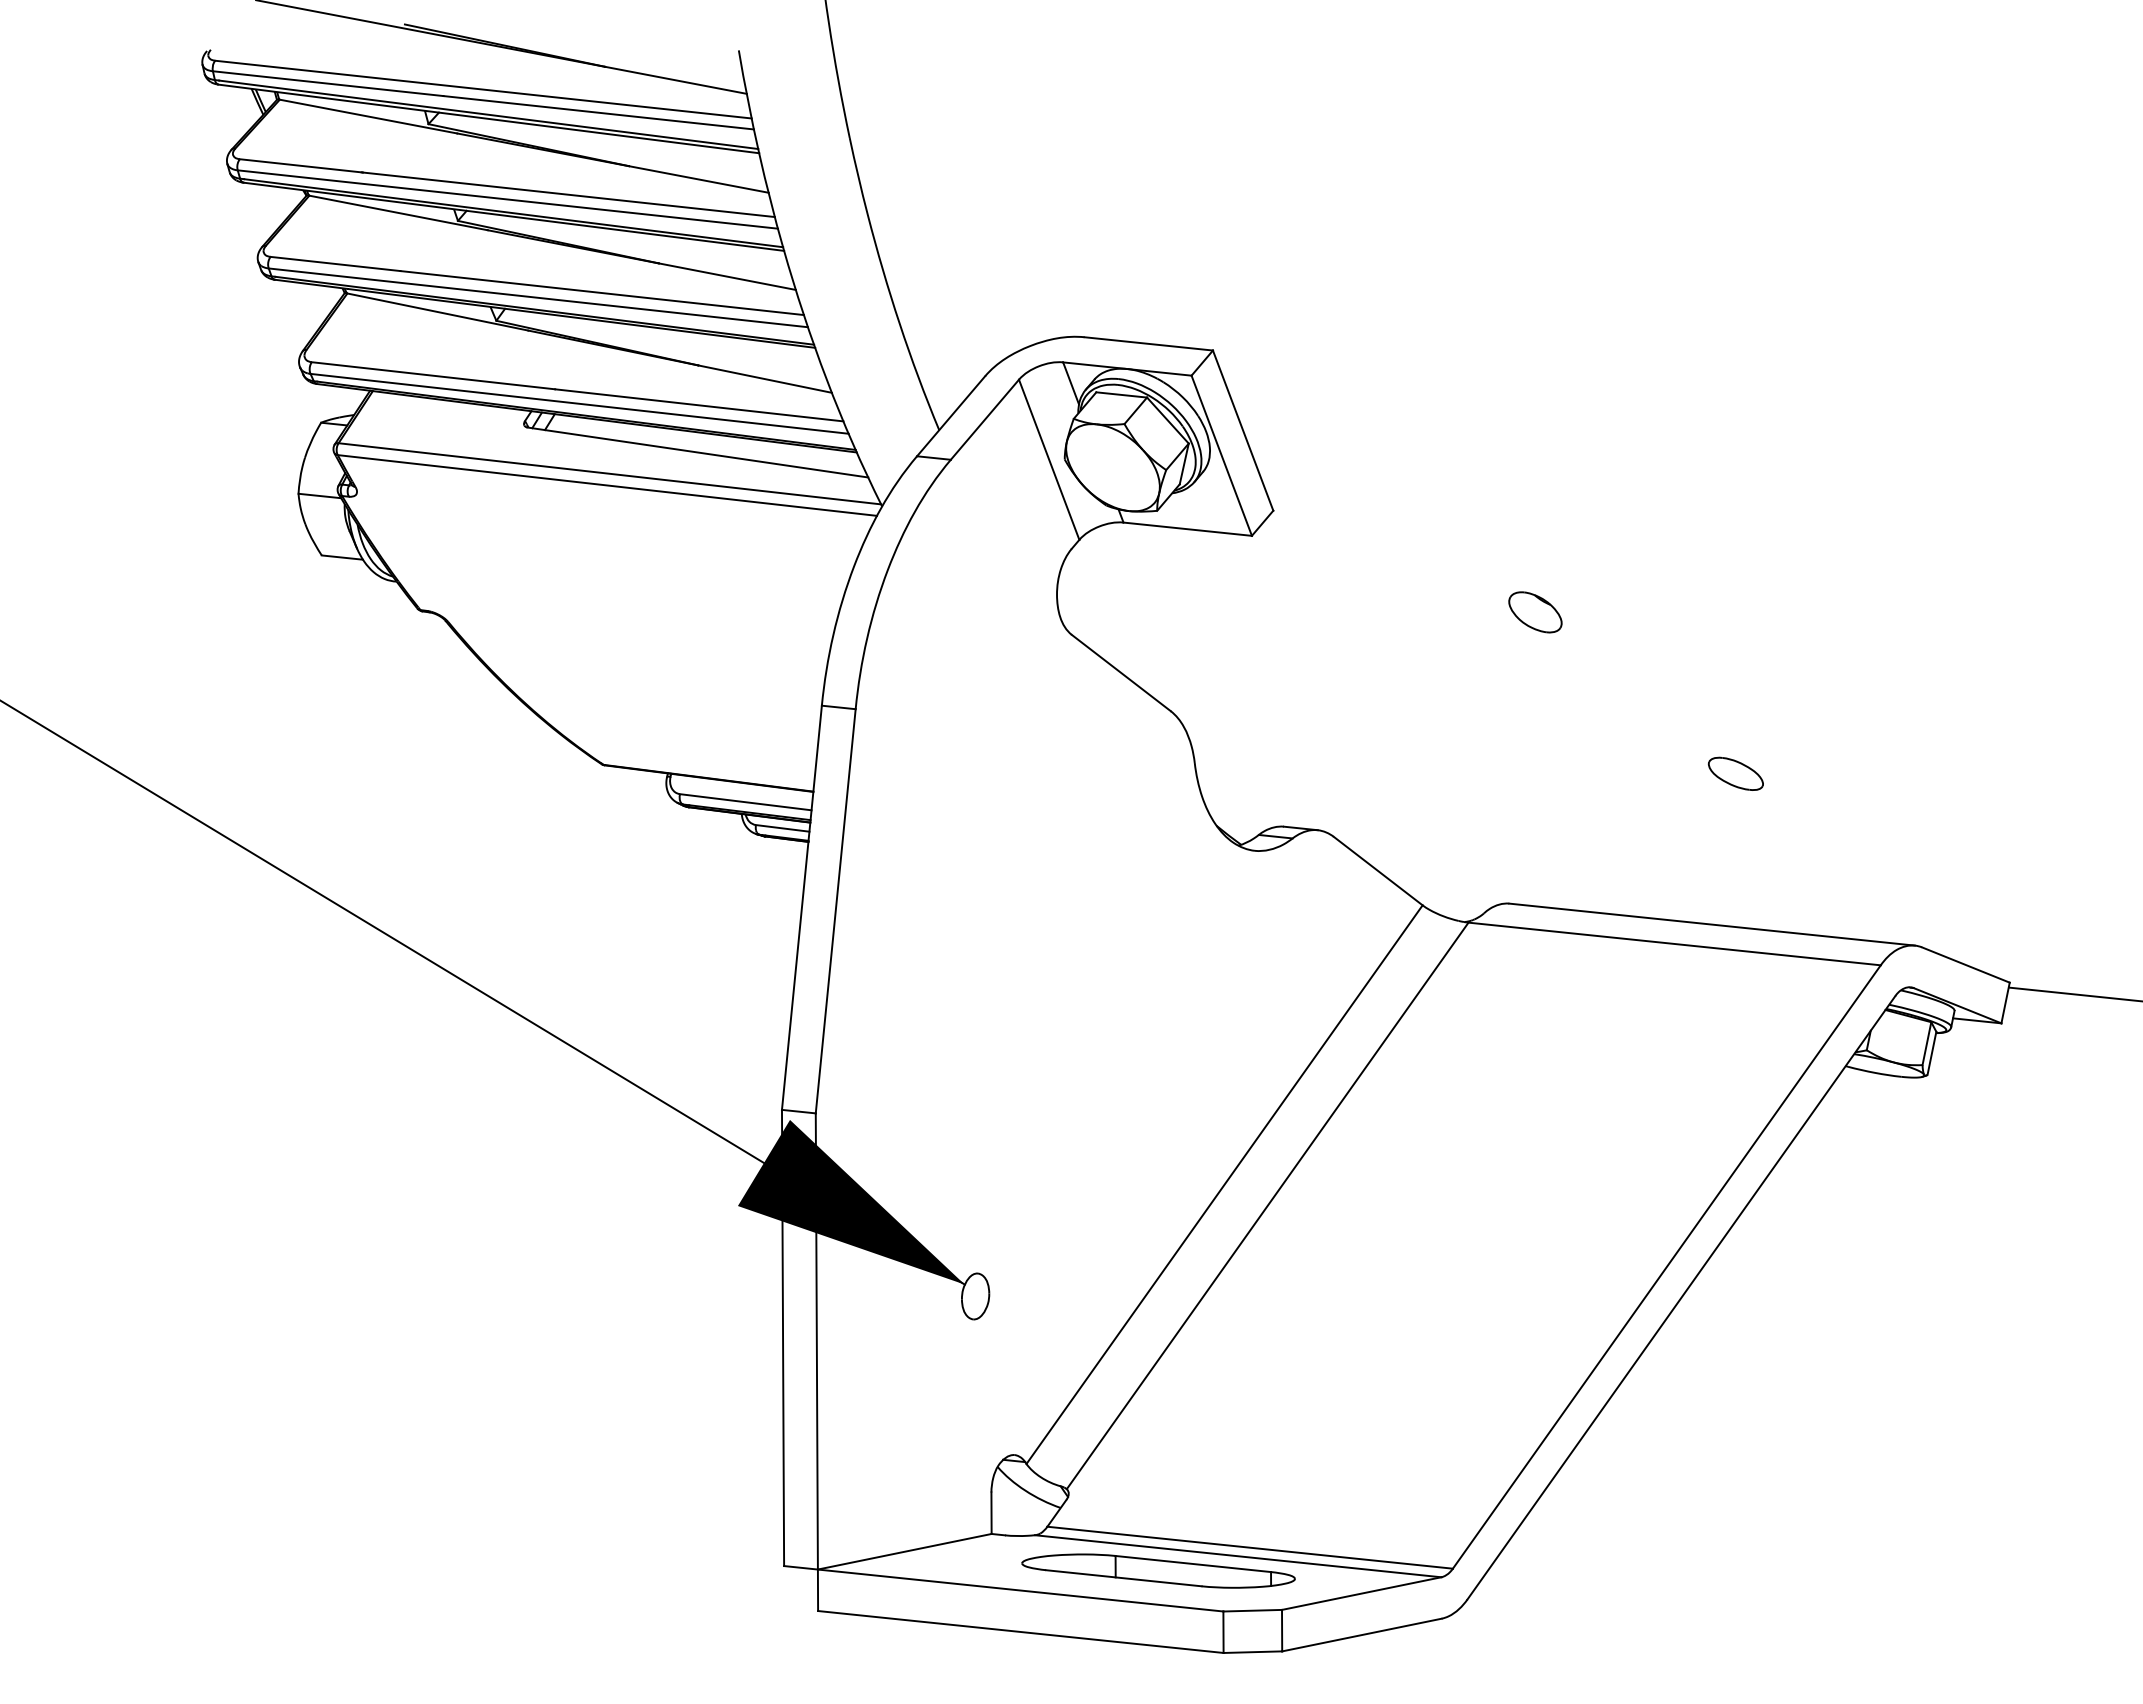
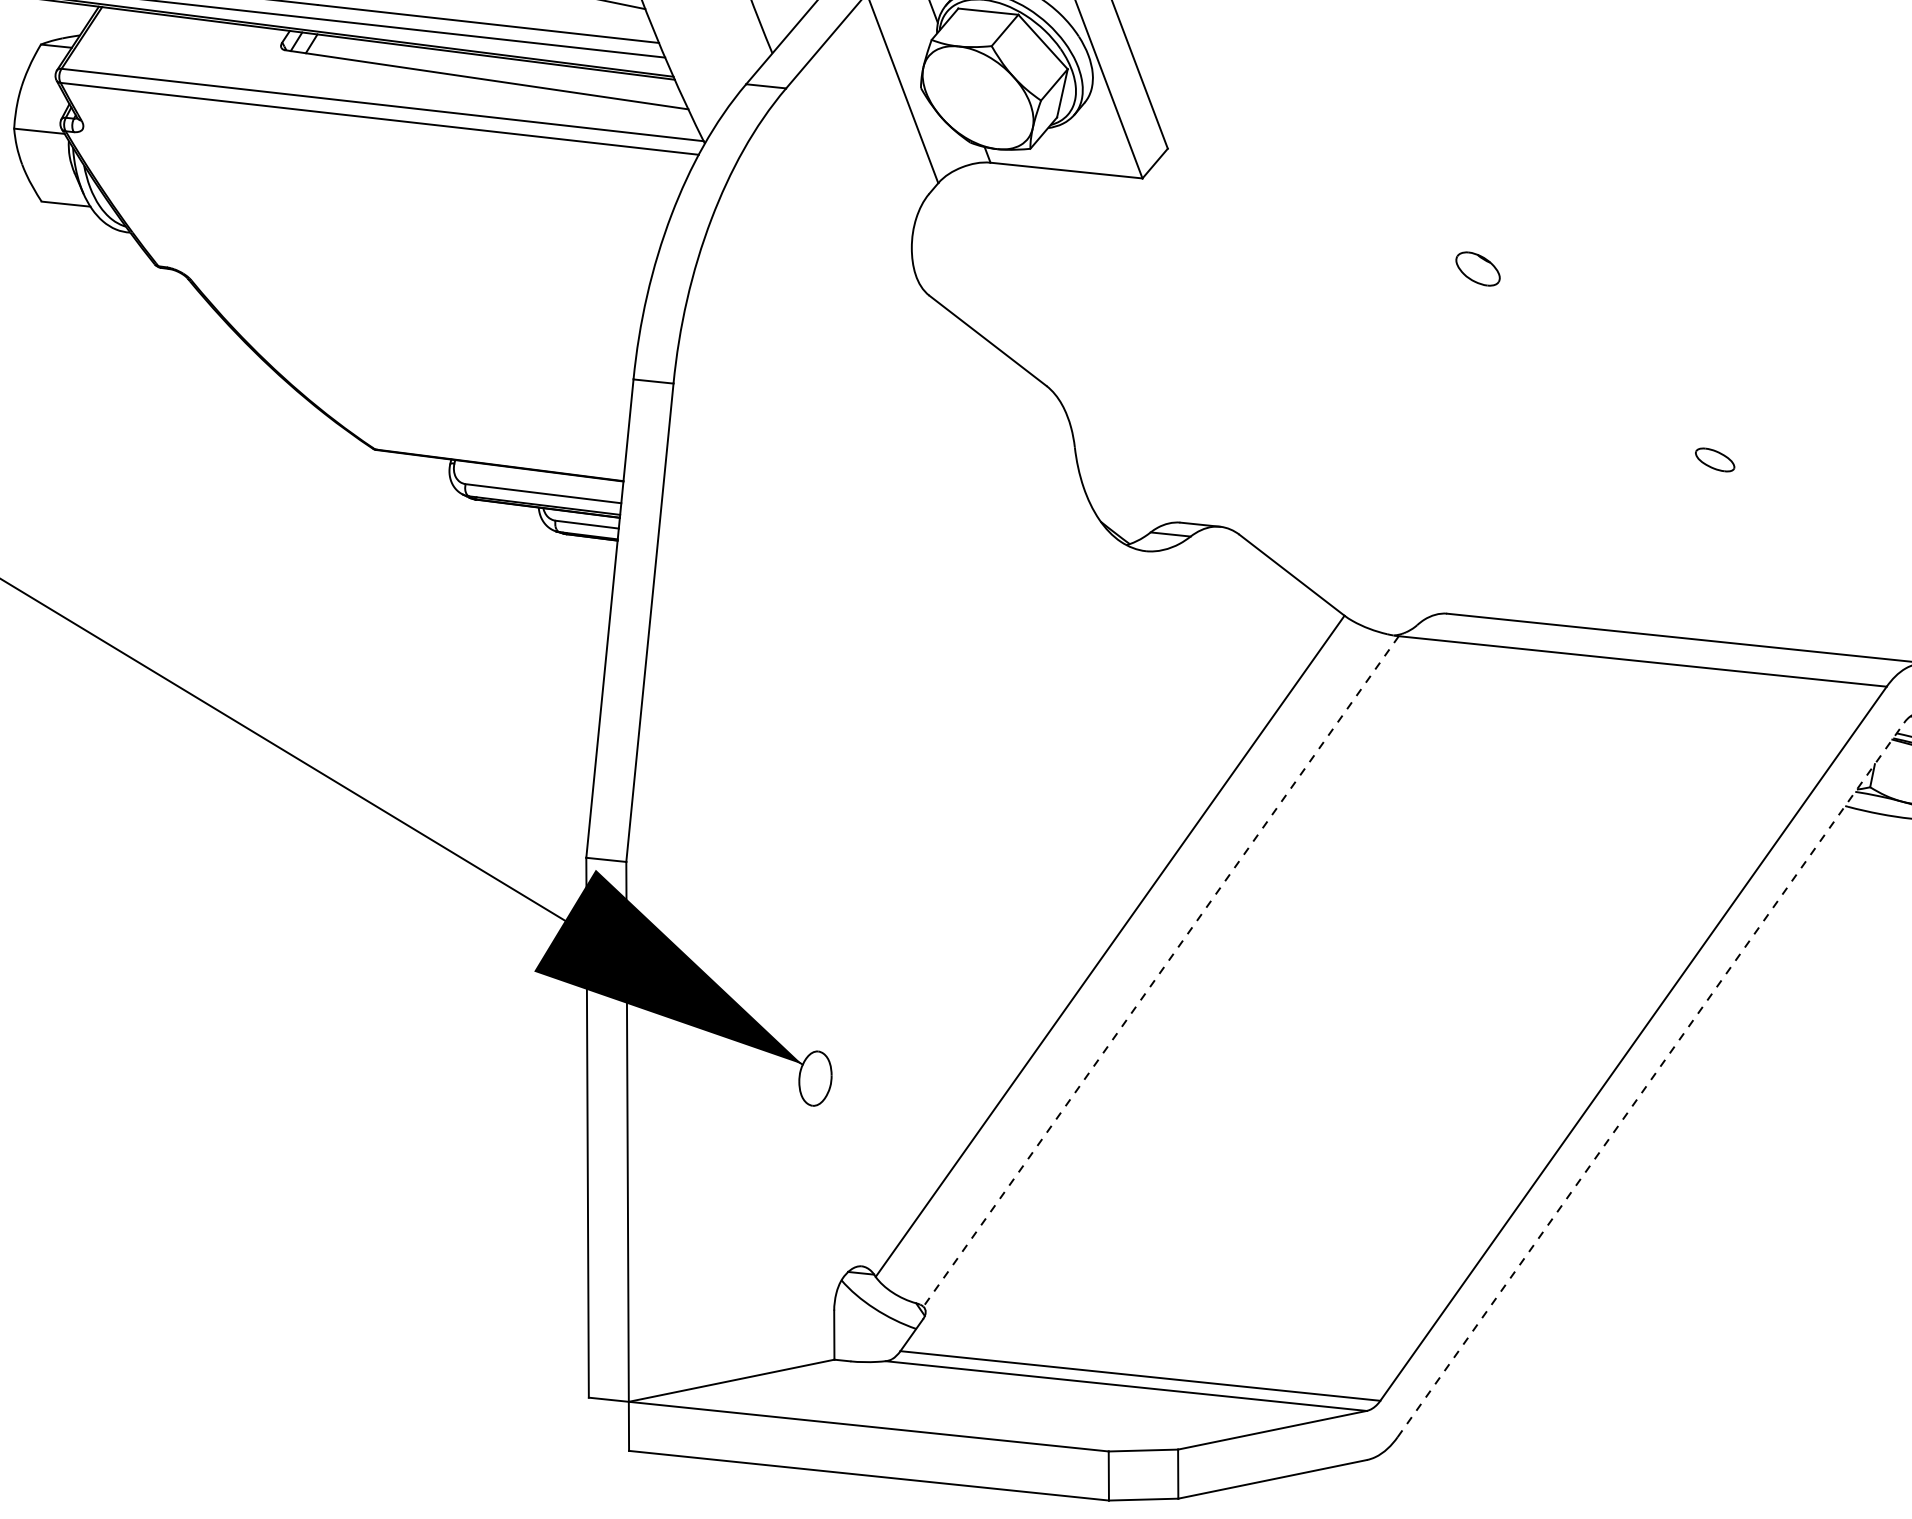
part: (1535, 612) -> (1478, 269), size x0.7
part: (1735, 773) -> (1714, 459), size x0.6
line: (1267, 1206) -> (1160, 972), solid -> dashed
line: (1681, 1297) -> (1650, 1079), solid -> dashed
part: (1158, 1570) -> (1031, 1402), removed

